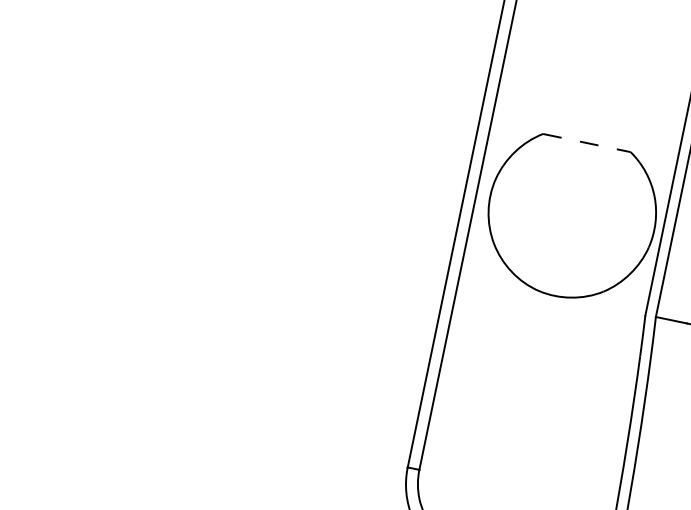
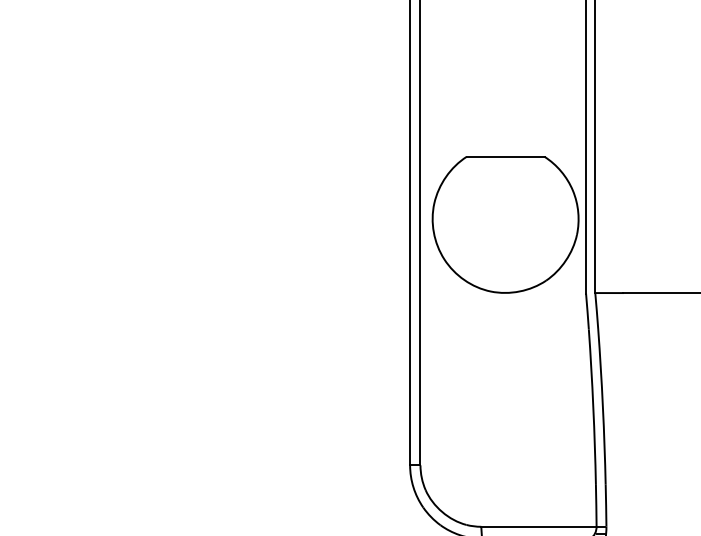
line: (586, 142) -> (505, 156), dashed -> solid

